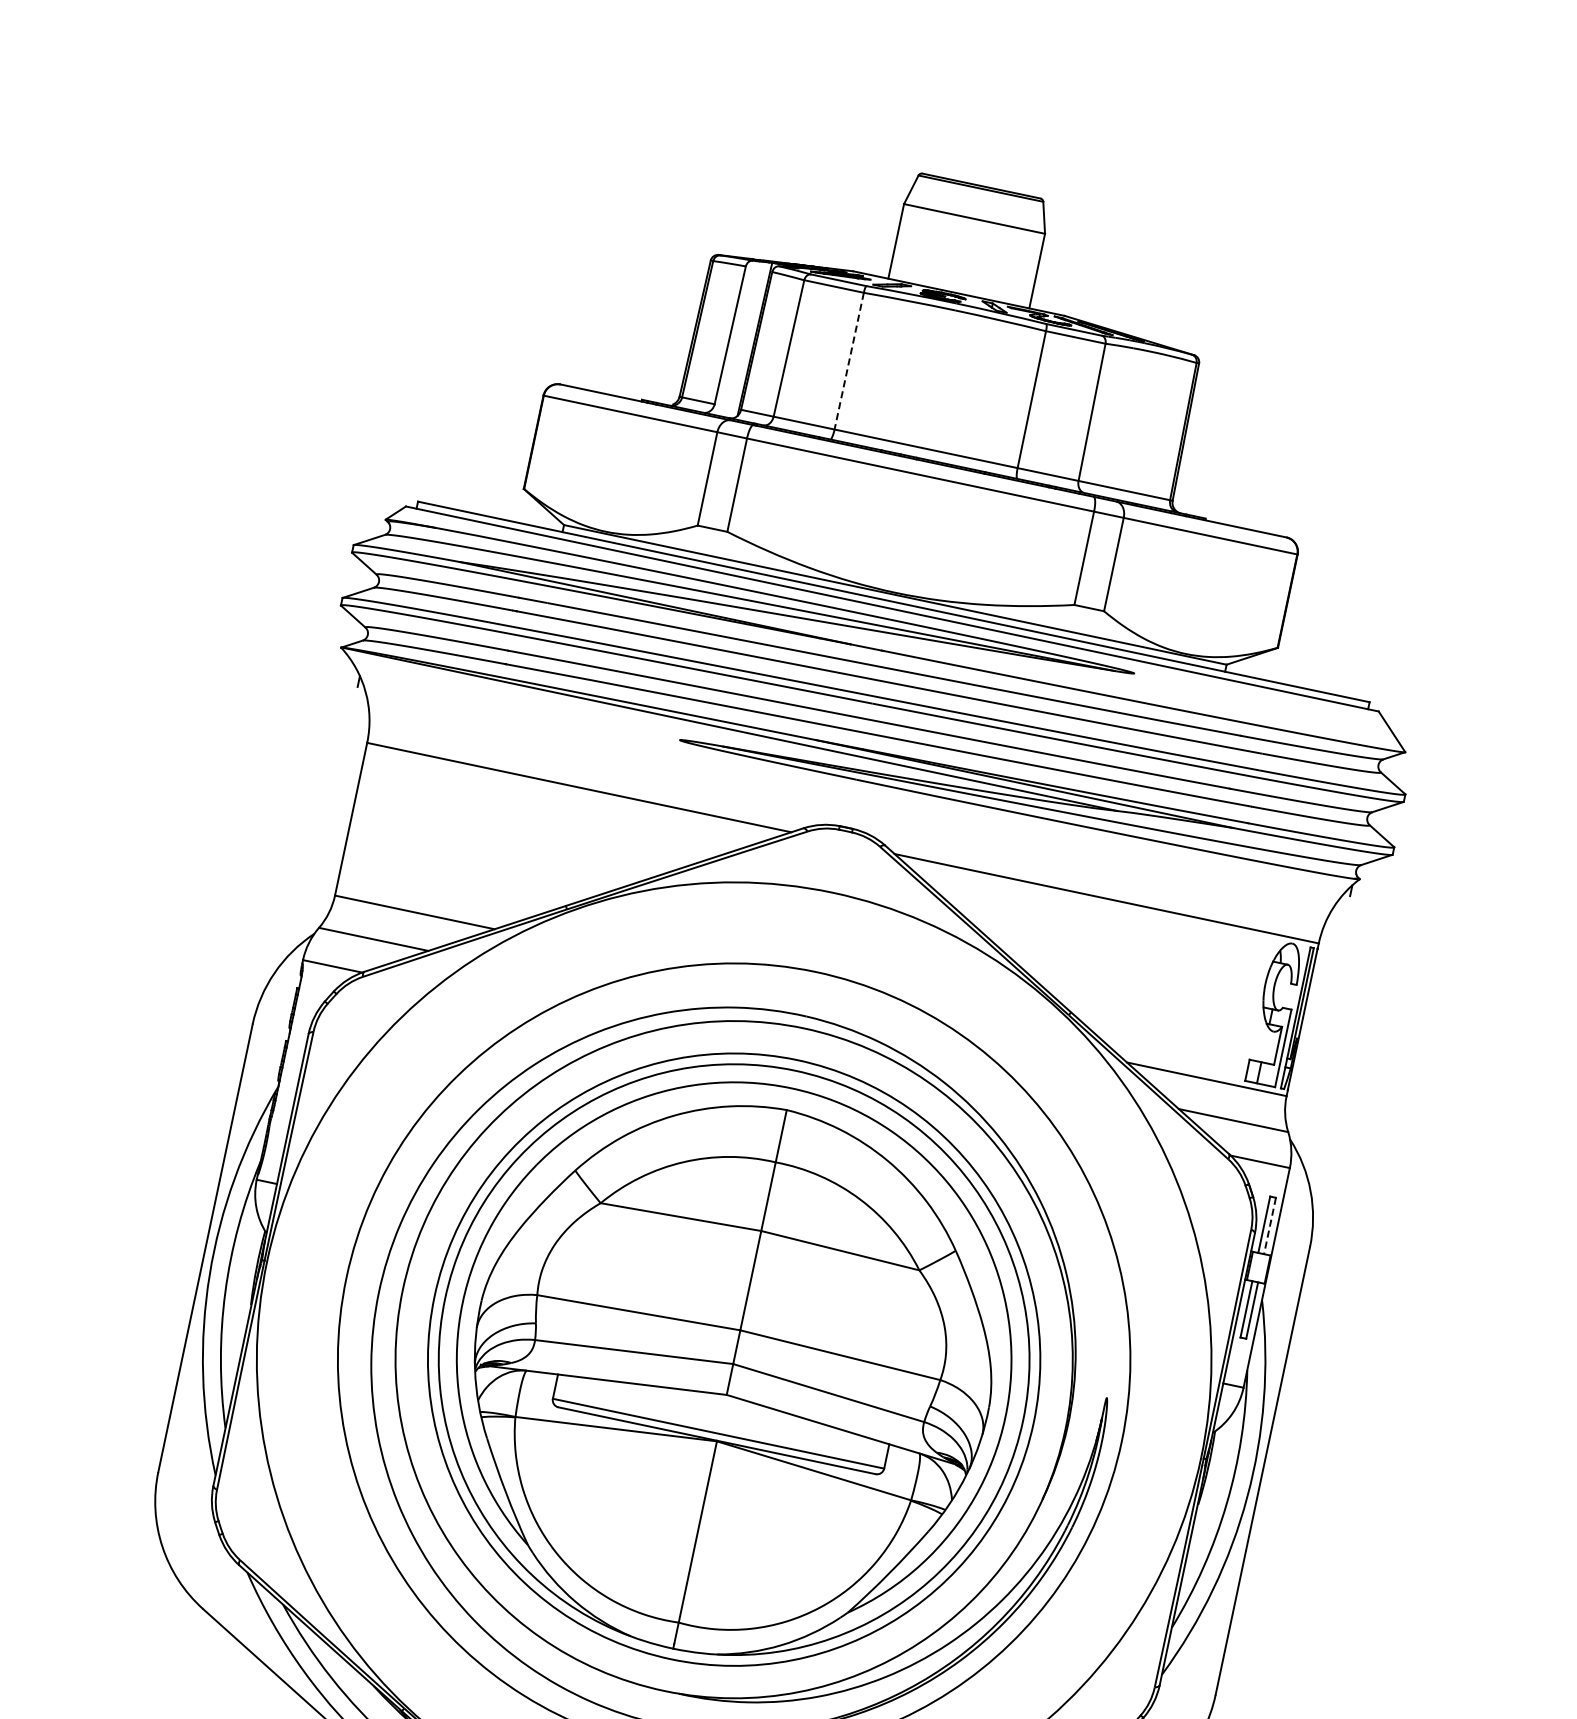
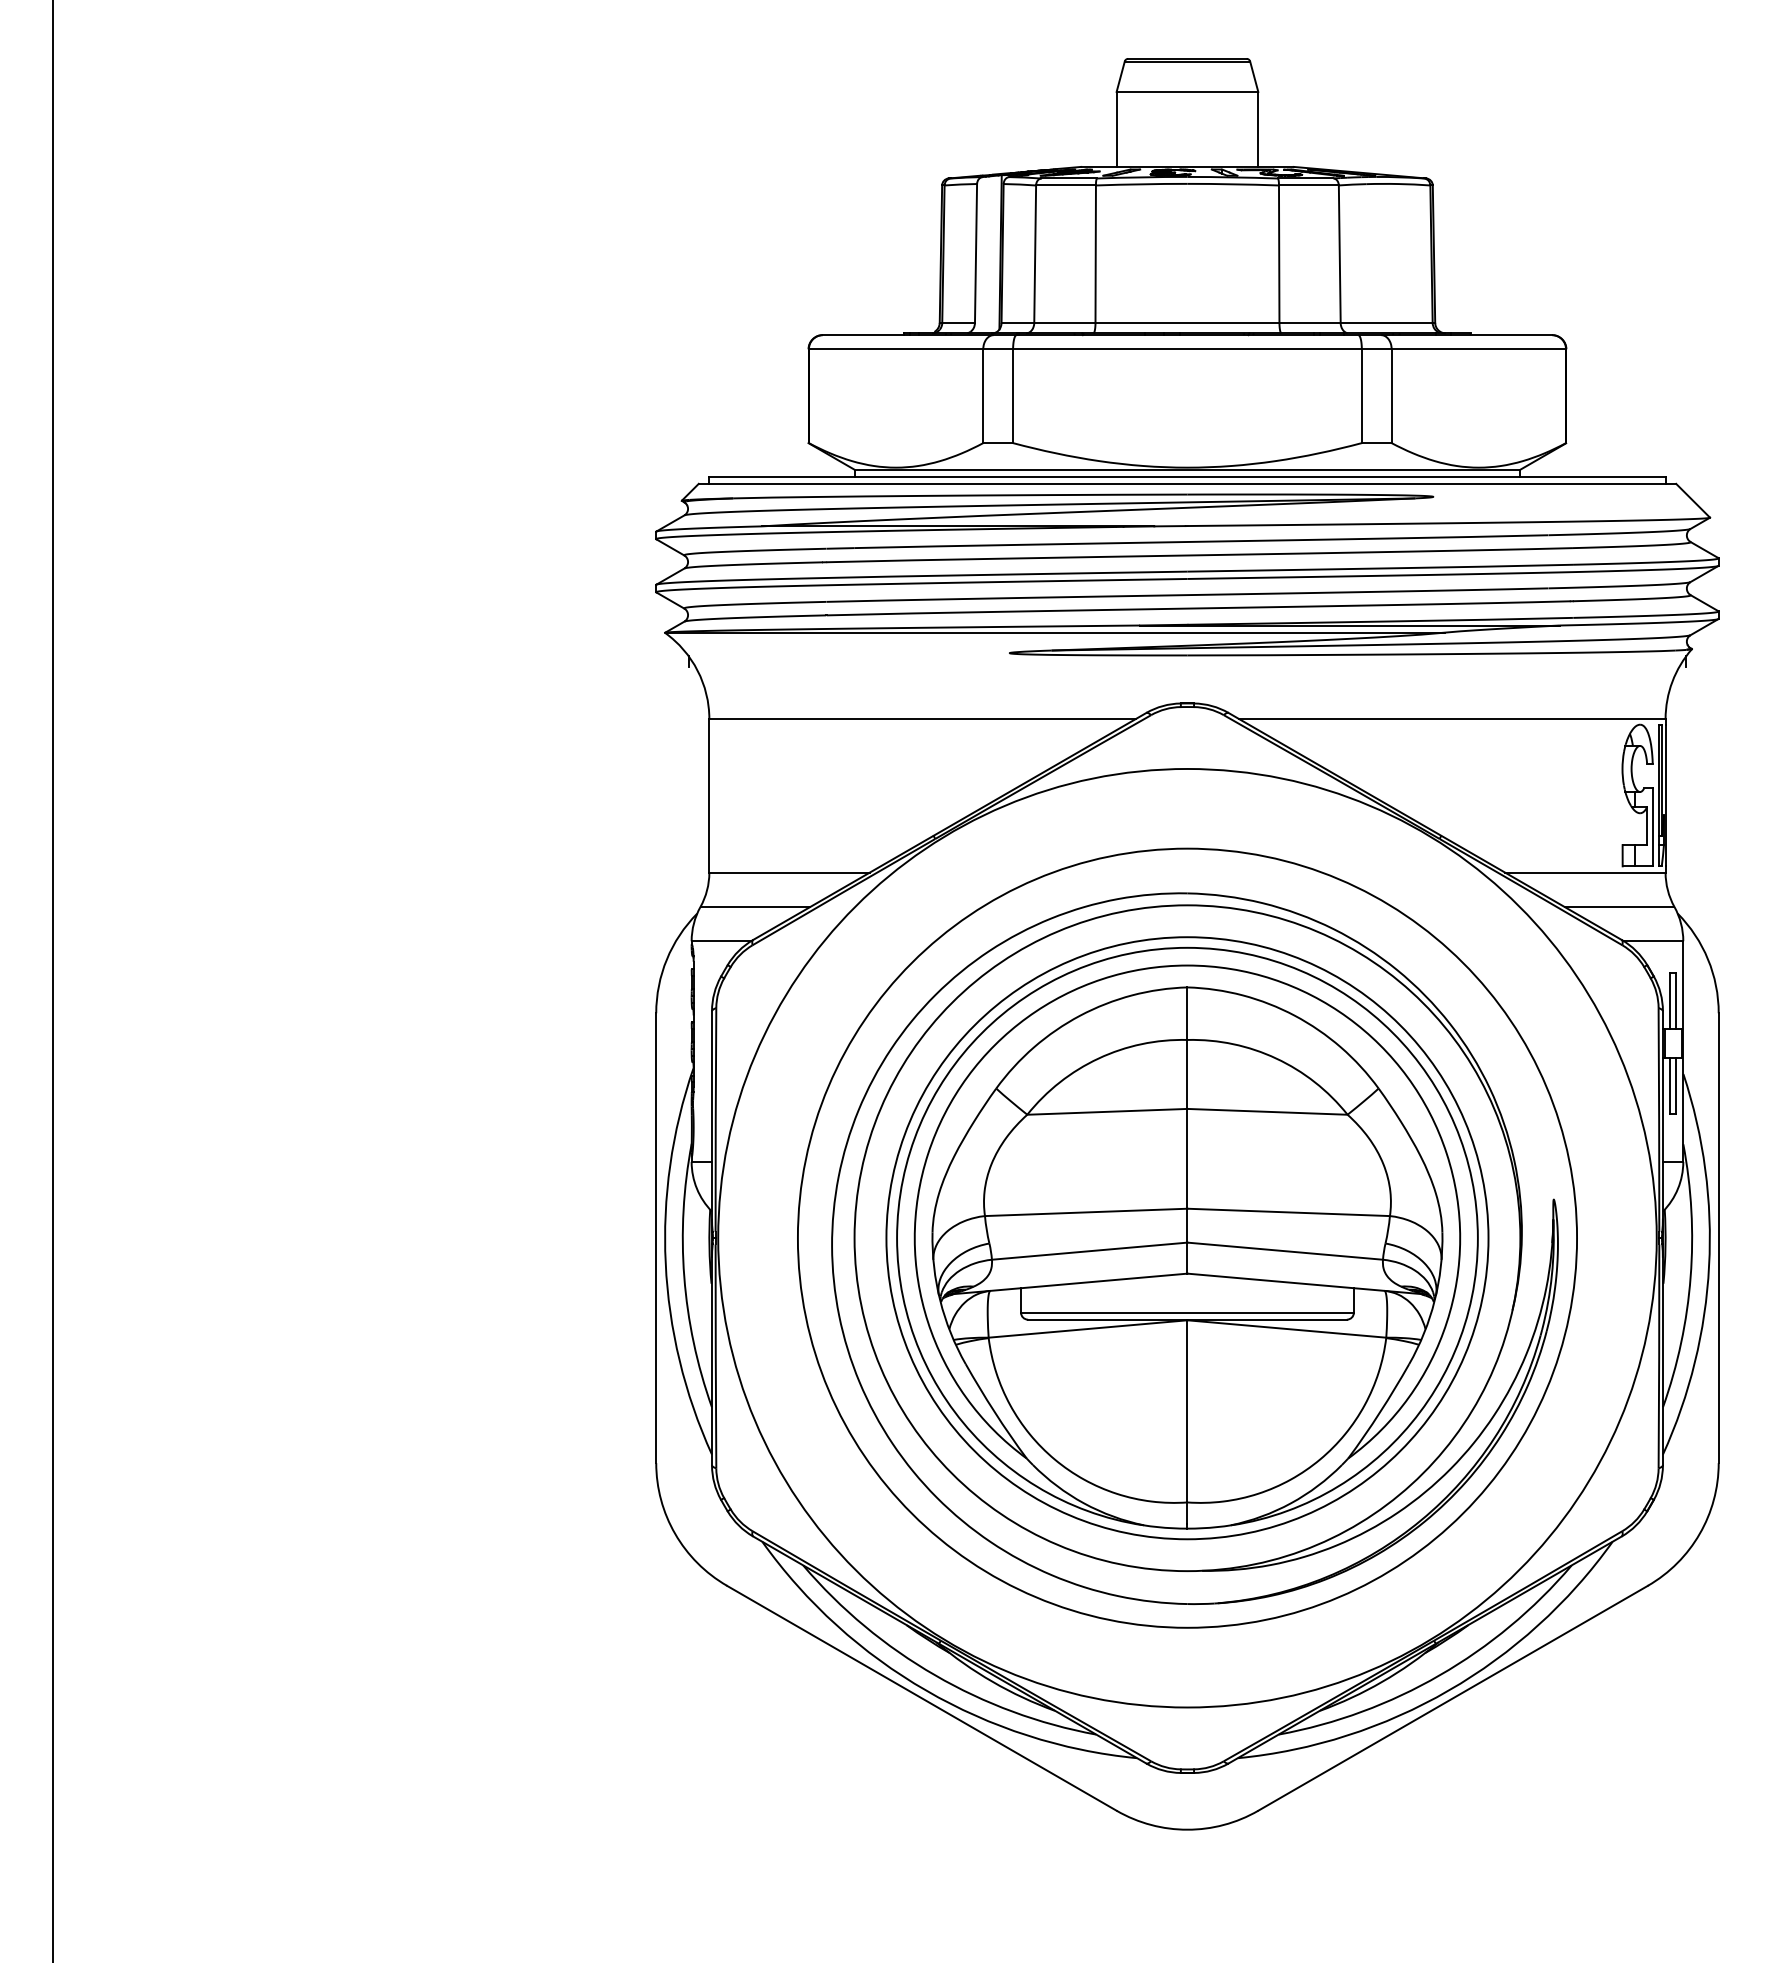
line: (848, 361) -> (1095, 254), dashed -> solid
line: (1269, 1226) -> (1675, 1001), dashed -> solid

